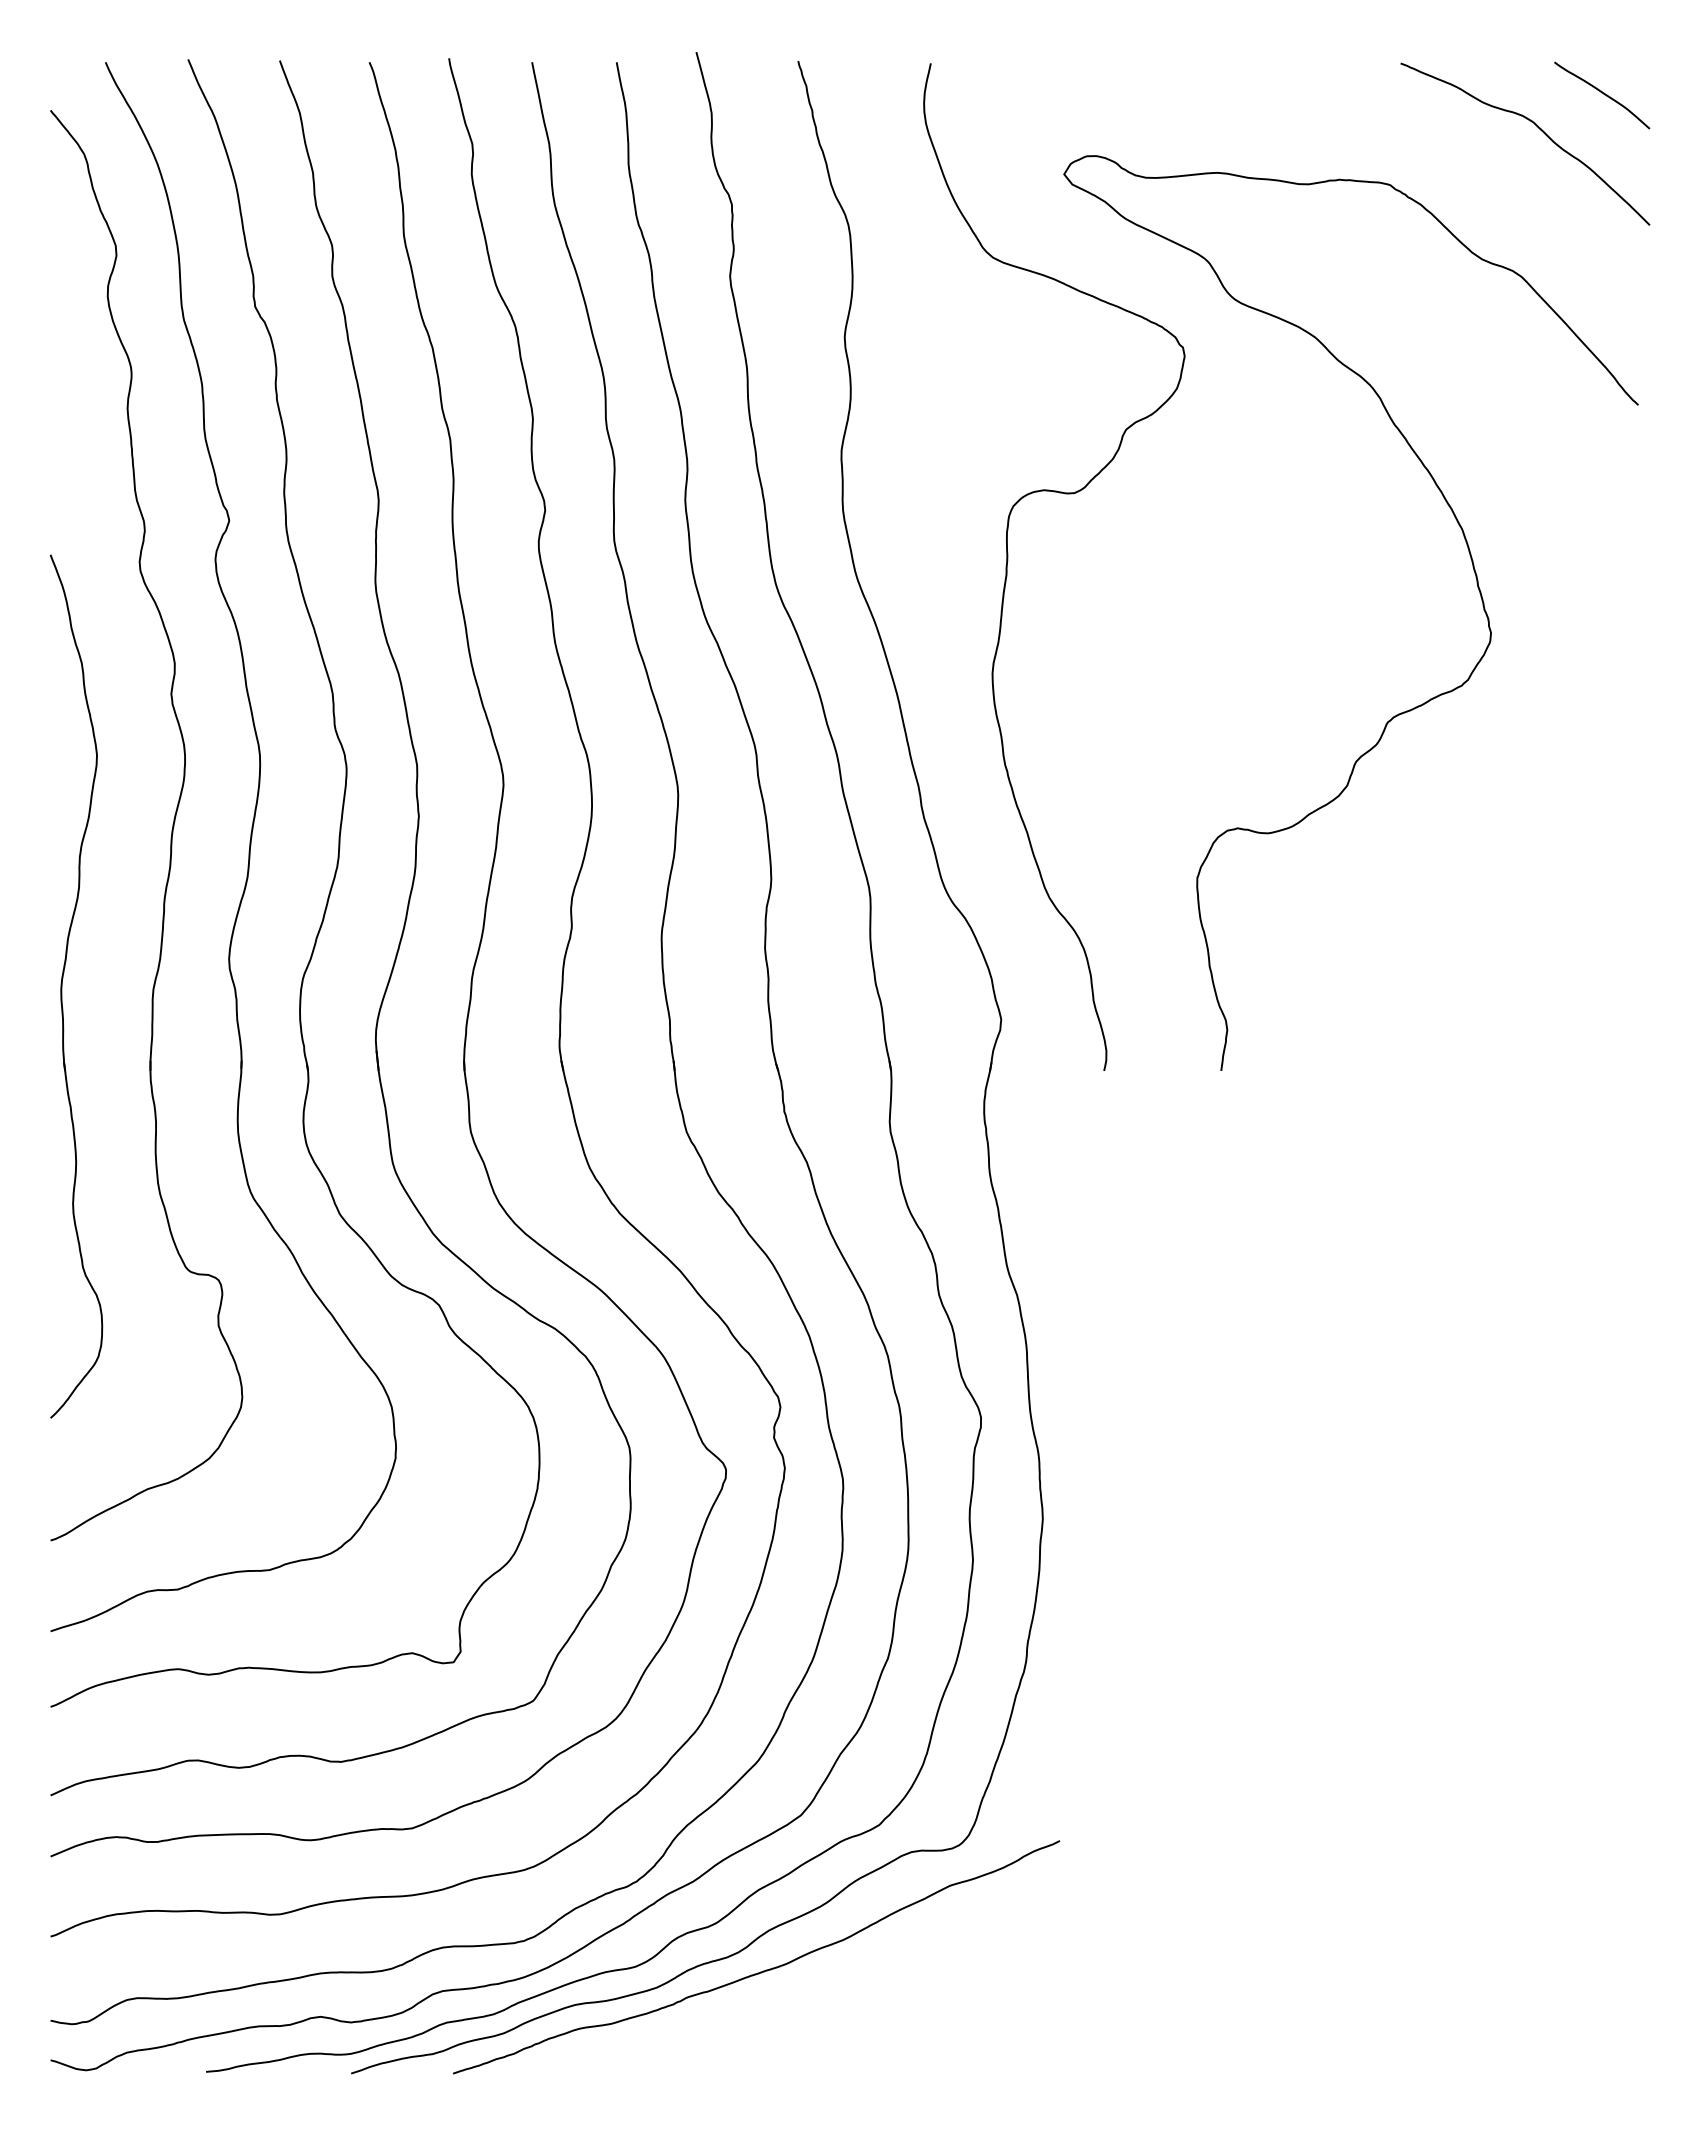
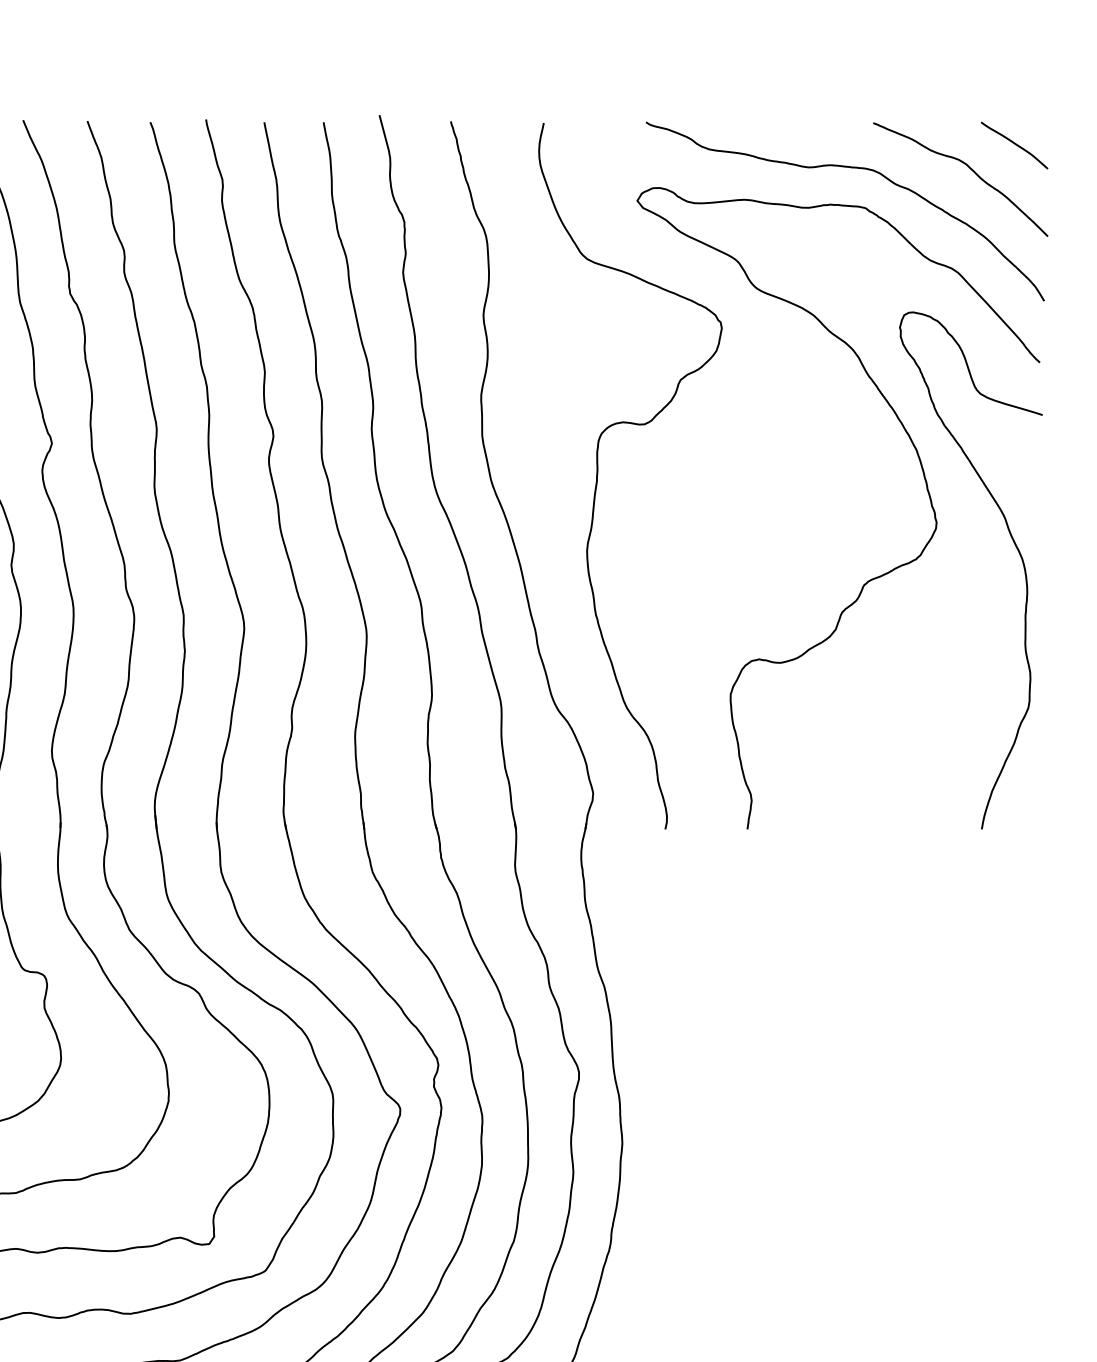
curve: (1367, 127) -> (850, 167), added
curve: (1604, 668) -> (1016, 547), added

